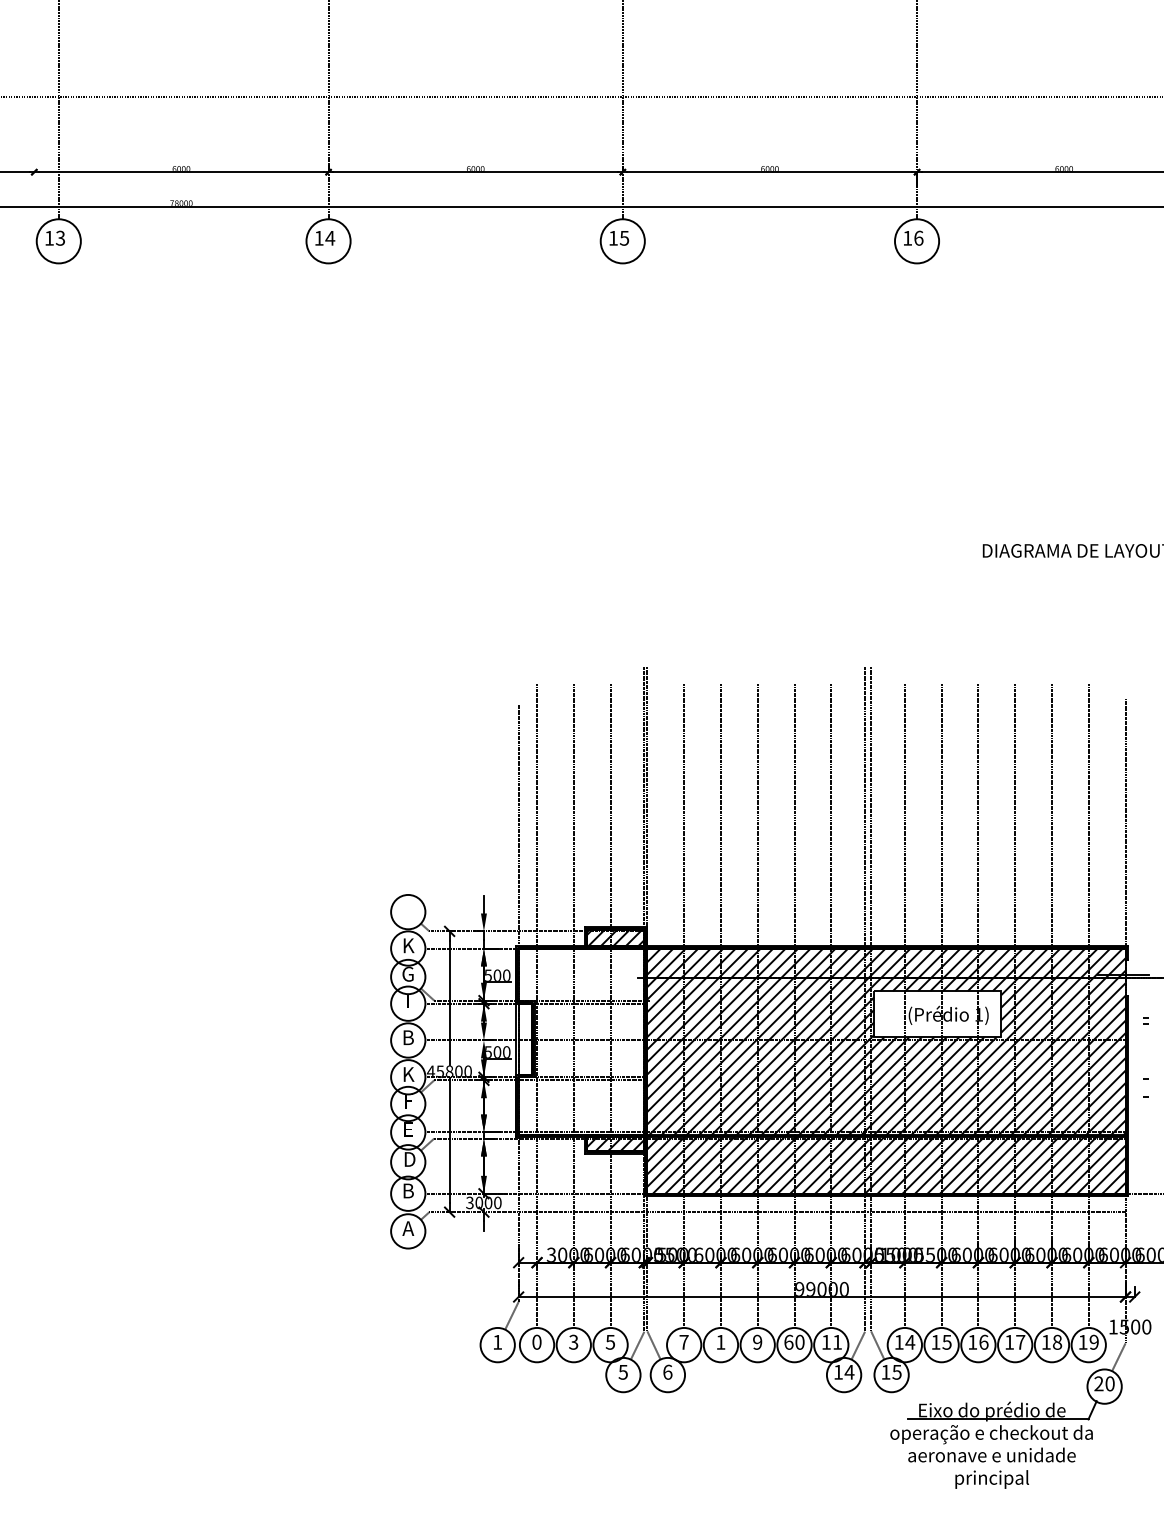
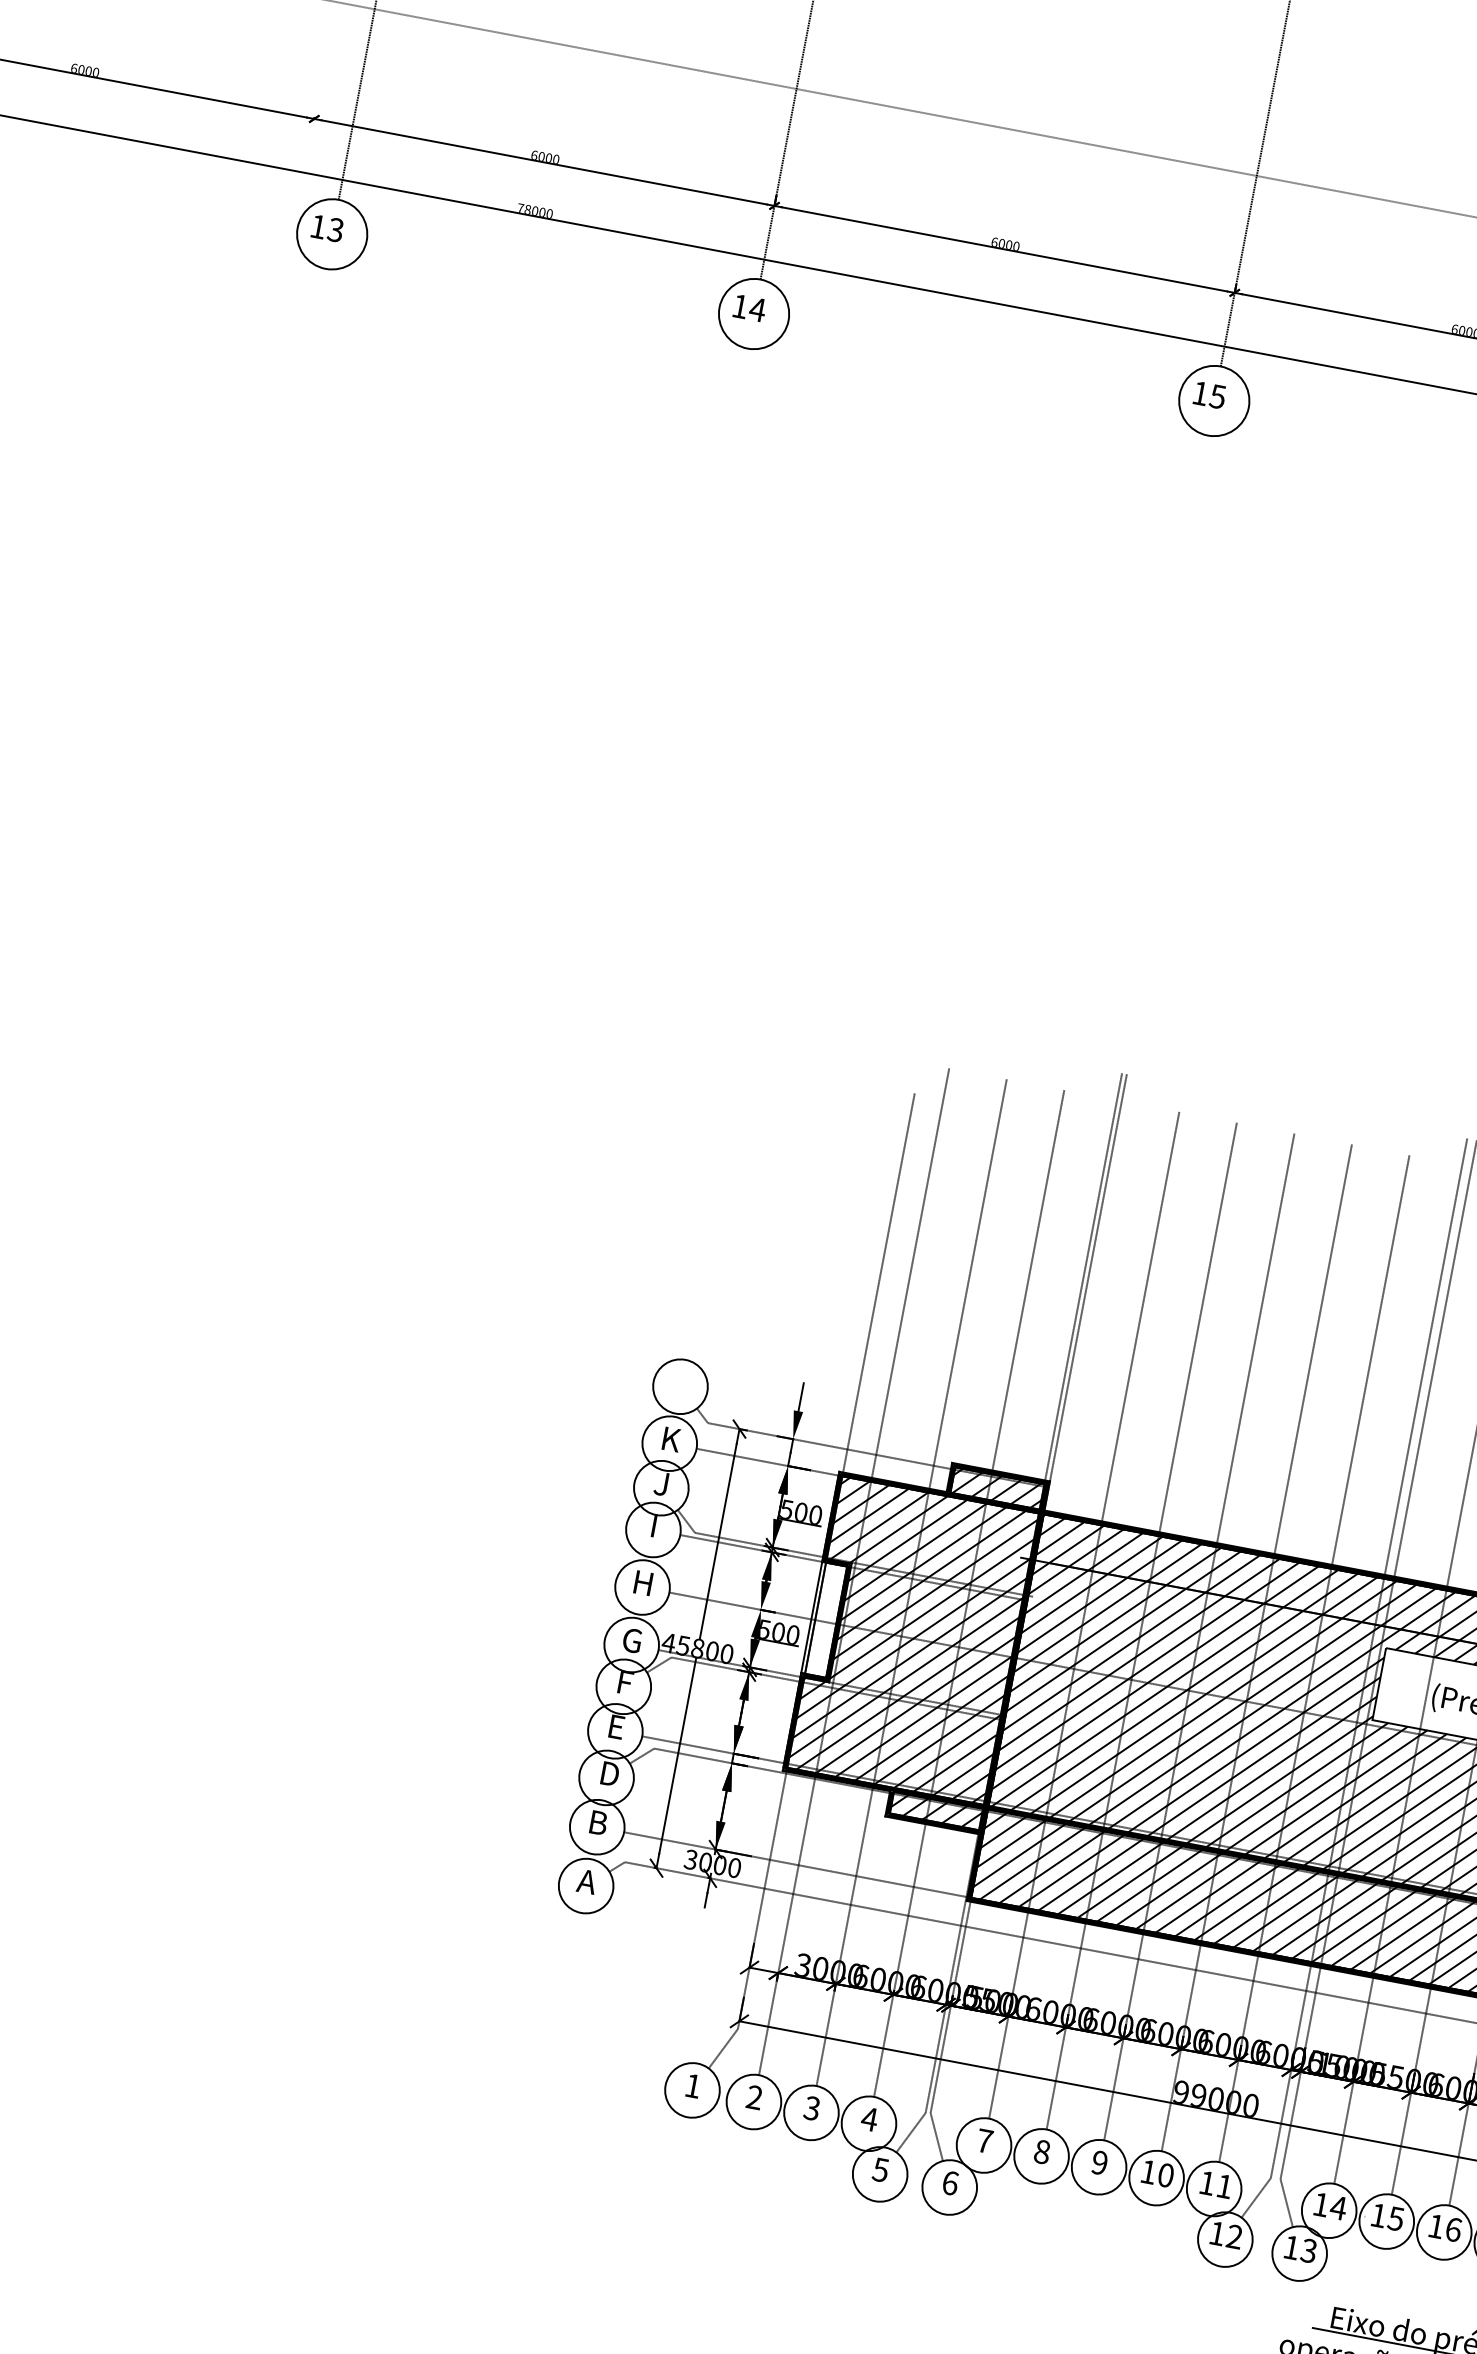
text: (407, 973) -> (661, 1482), G -> J
text: (408, 1037) -> (643, 1582), B -> H
hatch: (580, 1041) -> (911, 1639), added
text: (408, 1074) -> (632, 1640), K -> G
text: (536, 1341) -> (754, 2096), 0 -> 2
text: (720, 1341) -> (1041, 2150), 1 -> 8
text: (788, 1341) -> (1148, 2170), 60 -> 10
text: (610, 1342) -> (869, 2119), 5 -> 4
text: (849, 1371) -> (1234, 2235), 14 -> 12
text: (897, 1371) -> (1309, 2249), 15 -> 13

